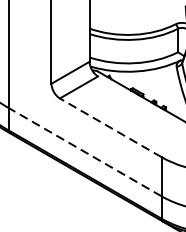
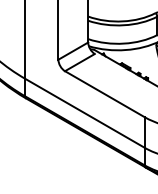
line: (110, 128) -> (104, 94), dashed -> solid
line: (84, 152) -> (84, 113), dashed -> solid

